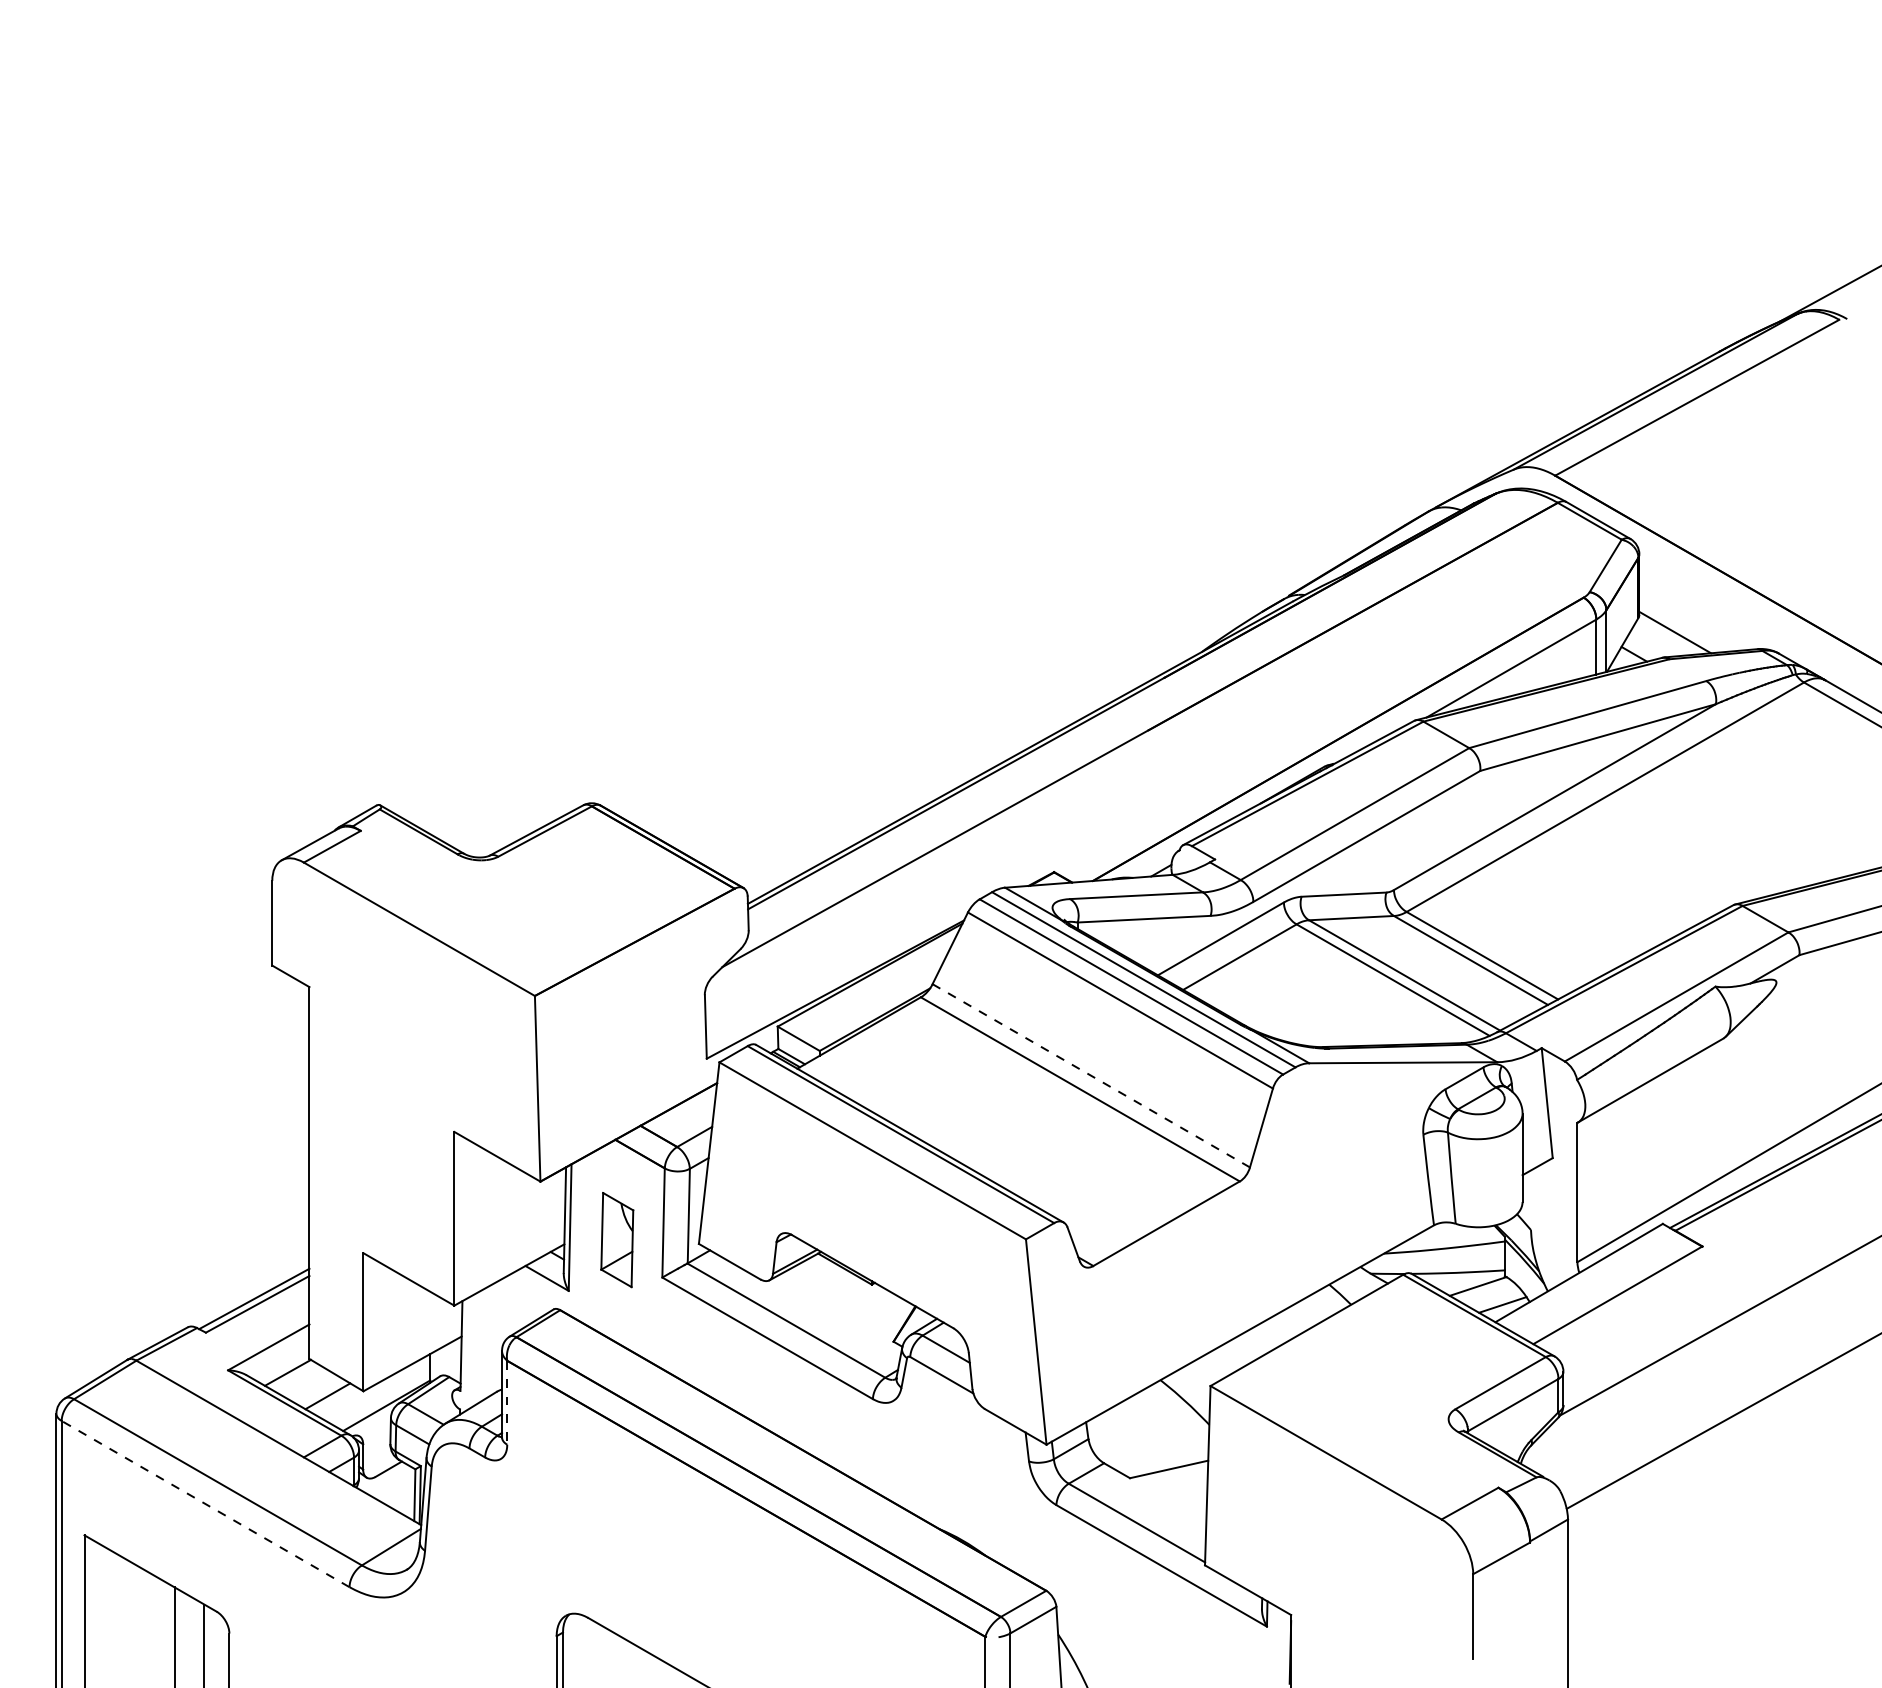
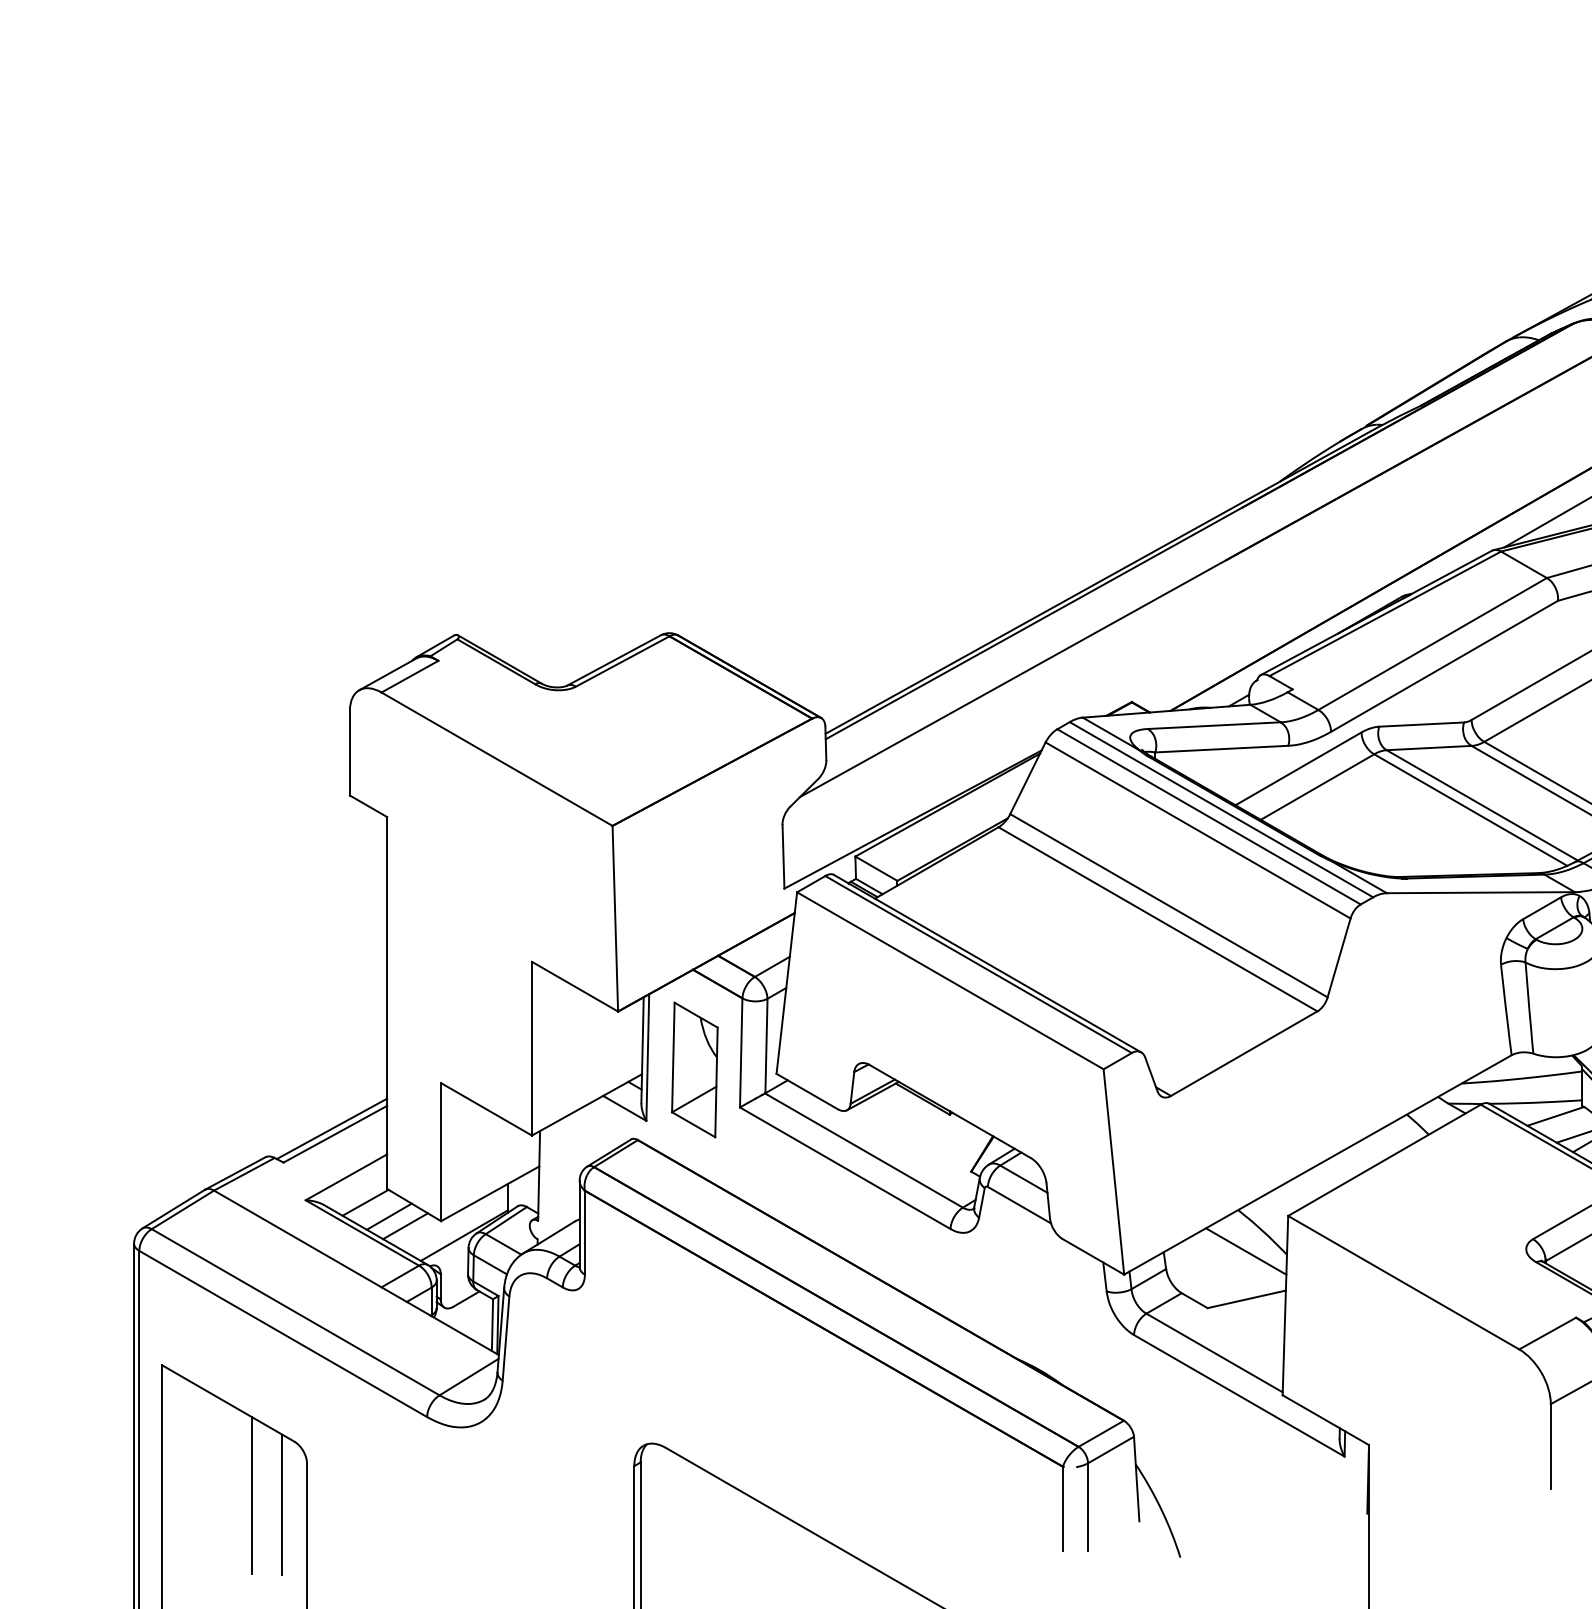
line: (1091, 1076) -> (1169, 906), dashed -> solid
part: (617, 1239) -> (695, 1069), size x1.43
line: (311, 1386) -> (389, 1216), added
line: (507, 1402) -> (585, 1232), dashed -> solid
line: (1168, 1421) -> (1246, 1251), added
line: (205, 1503) -> (283, 1333), dashed -> solid

